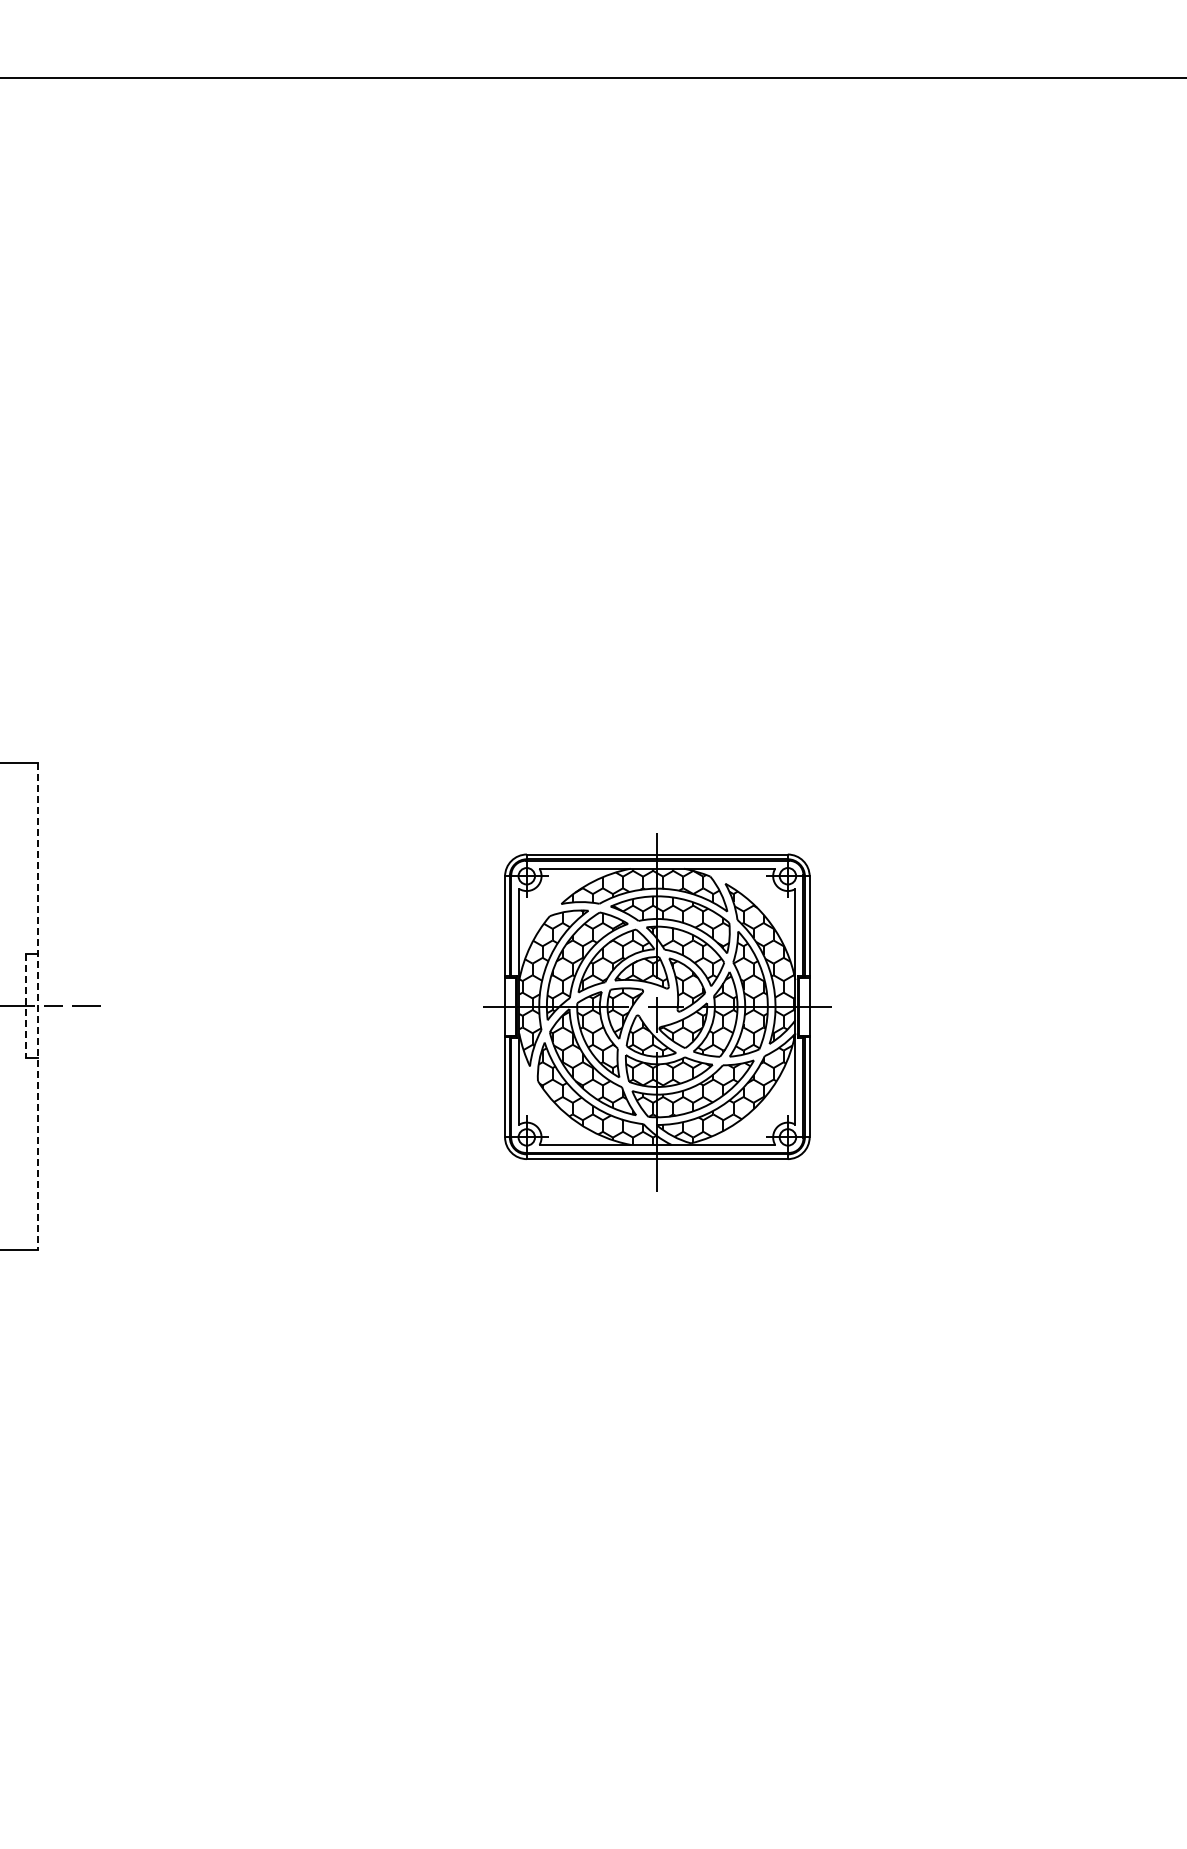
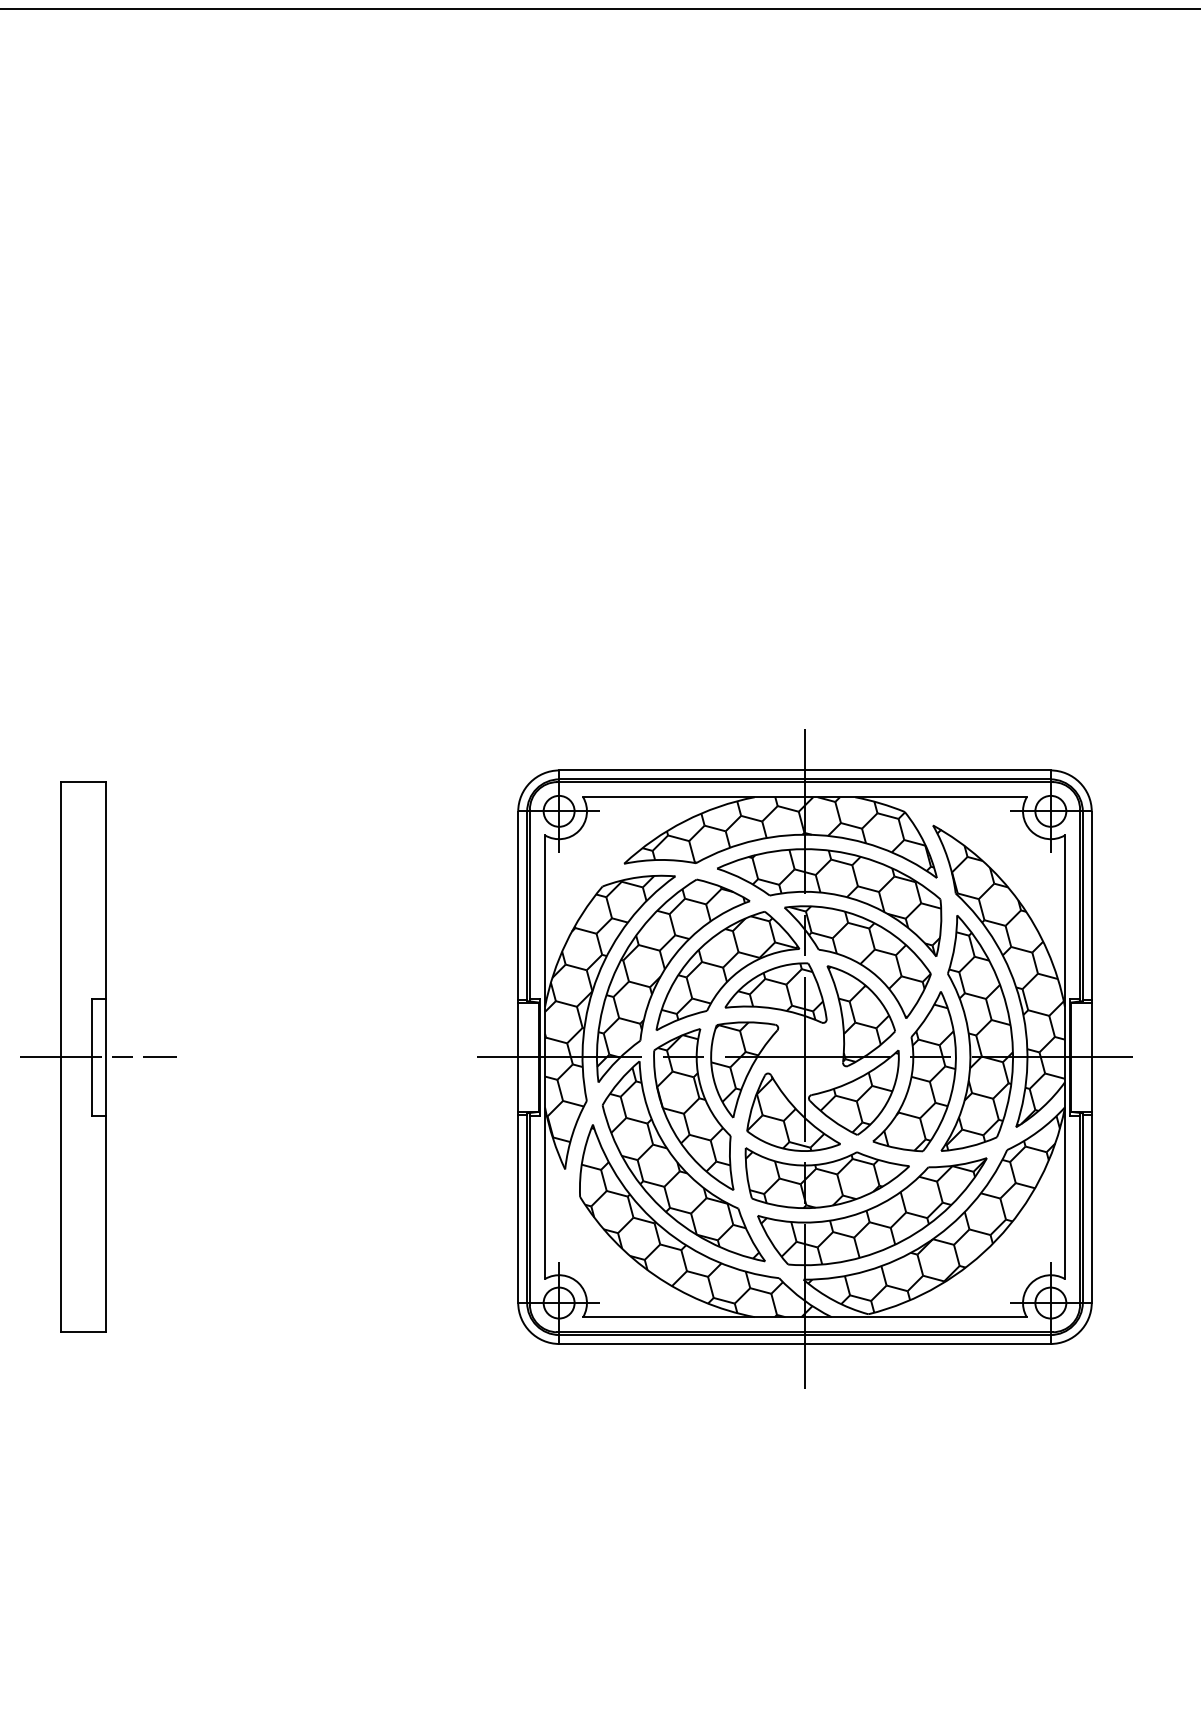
line: (26, 1006) -> (92, 1057), dashed -> solid
line: (38, 1006) -> (105, 1057), dashed -> solid
part: (657, 1007) -> (805, 1058), size x1.67

